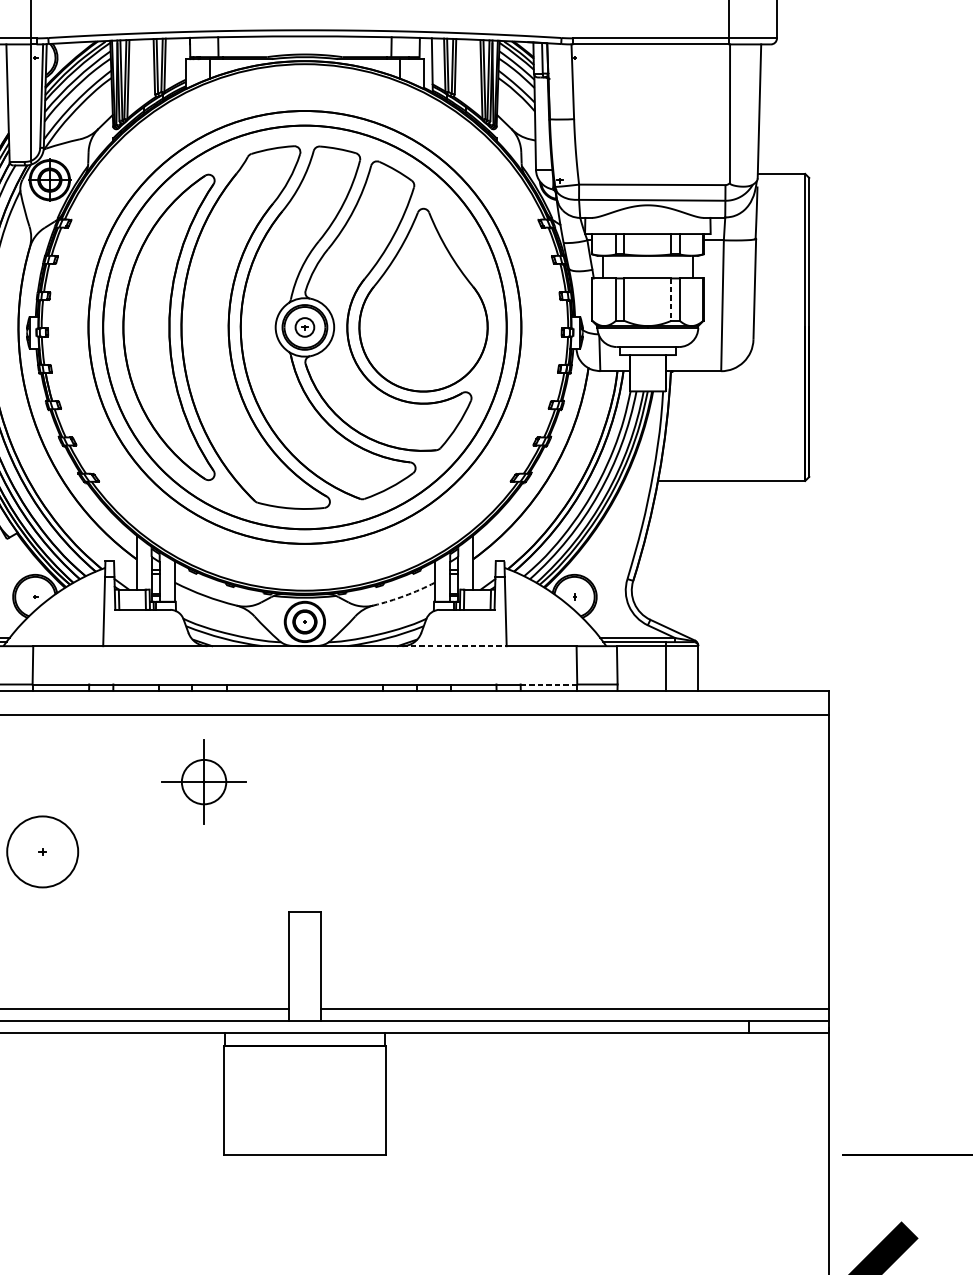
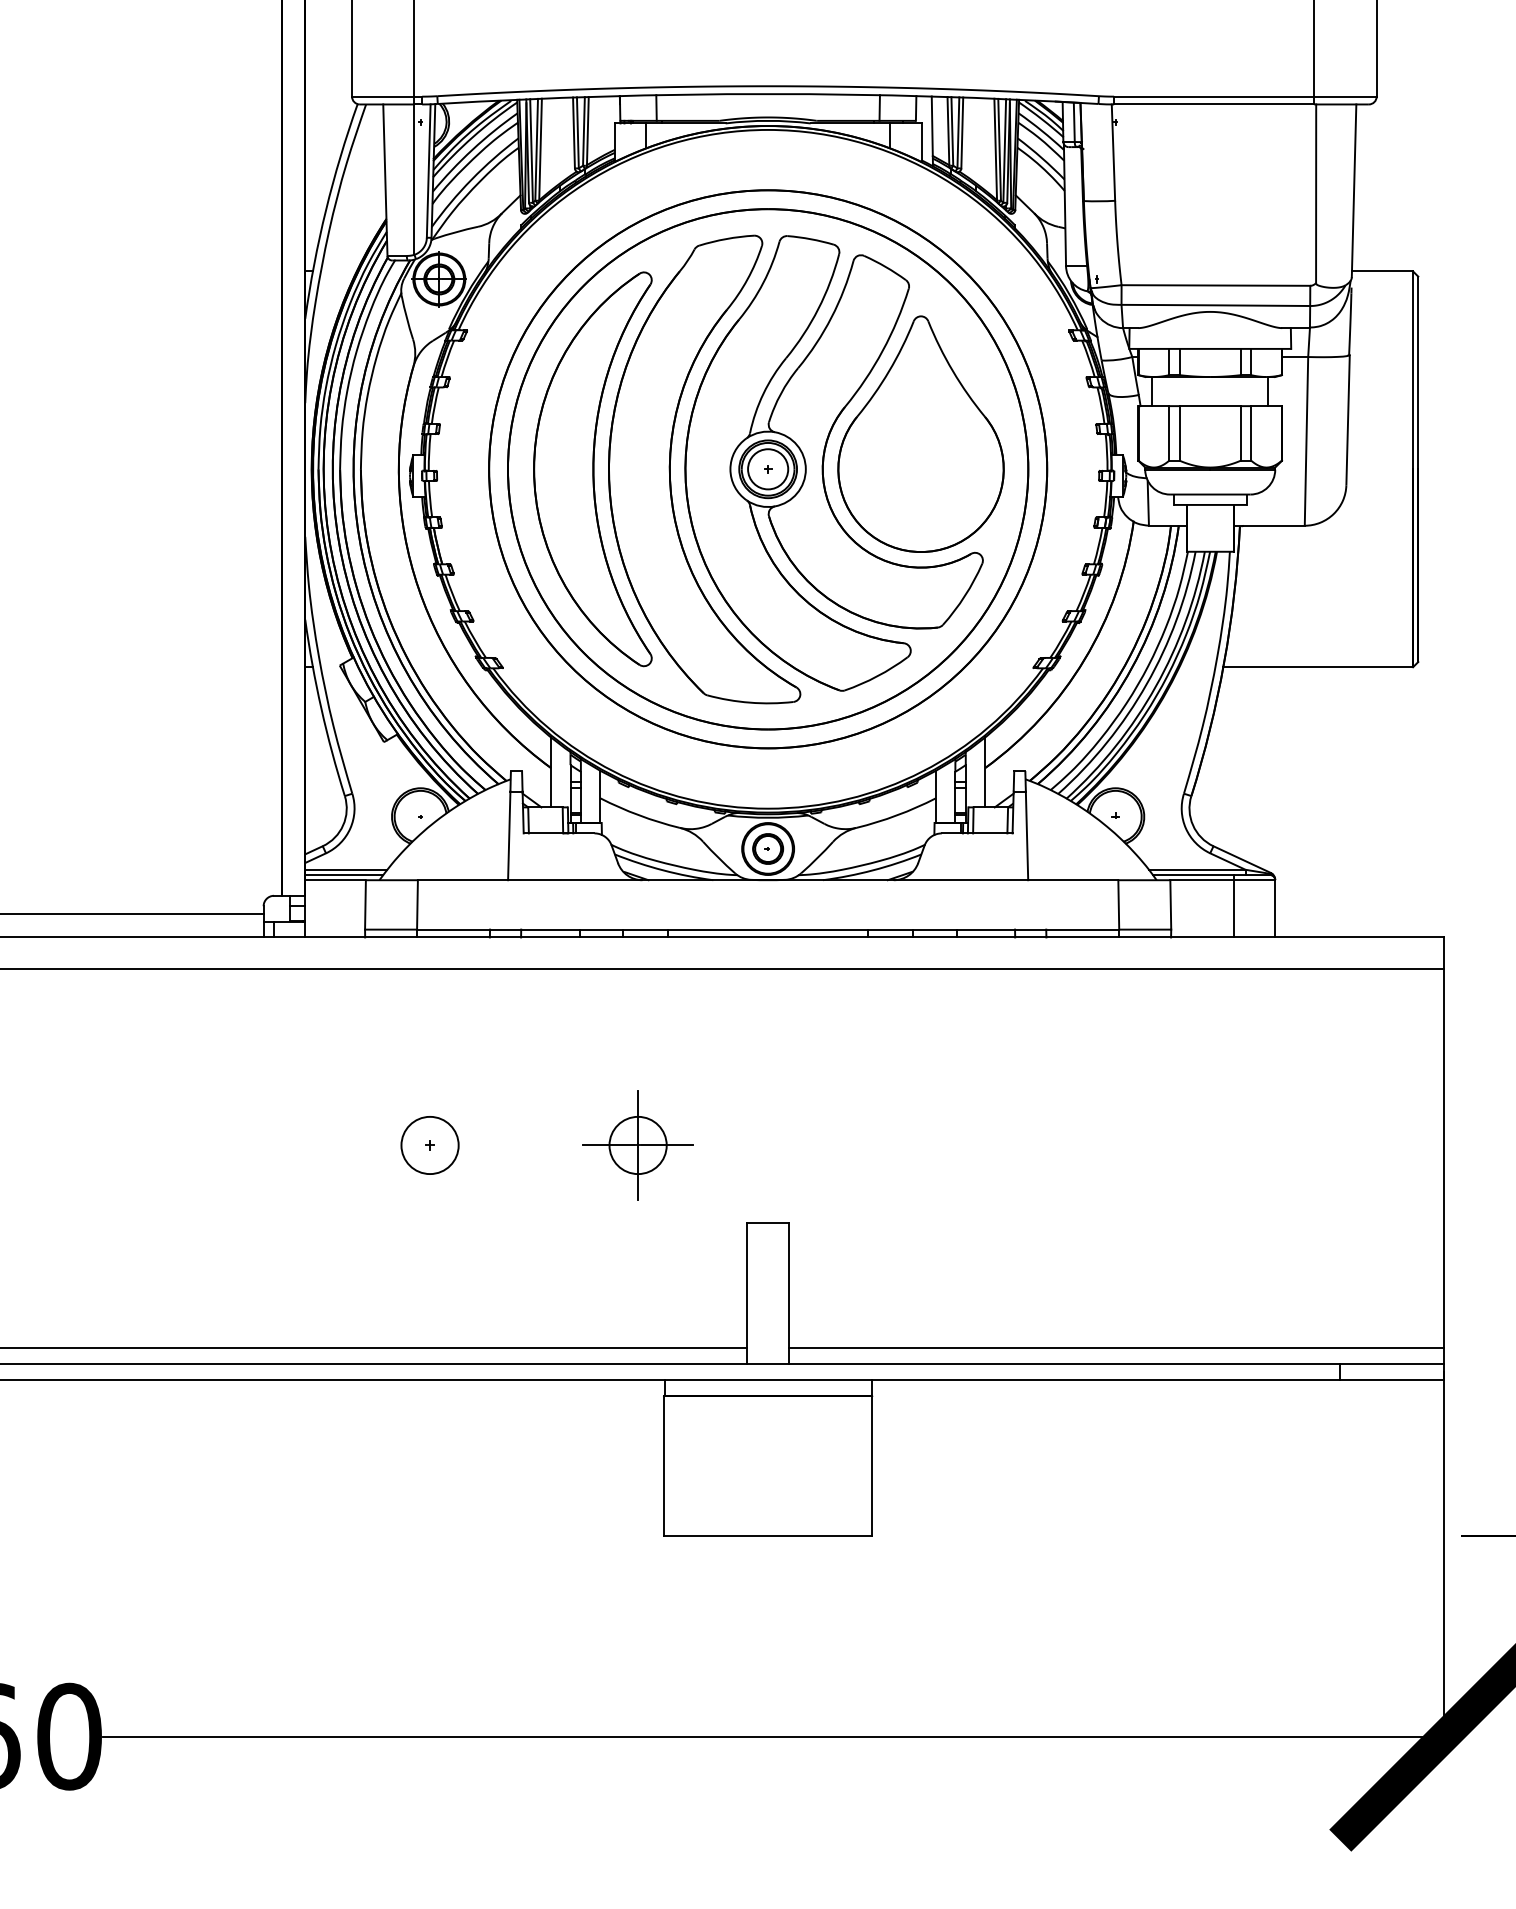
line: (671, 299) -> (1240, 433), dashed -> solid
circle: (305, 327) -> (768, 469), size x1.67
arc: (405, 595) -> (897, 815), dashed -> solid
line: (454, 646) -> (961, 880), dashed -> solid
line: (548, 684) -> (1082, 929), dashed -> solid
part: (203, 782) -> (637, 1145), moved
circle: (42, 851) -> (429, 1145), size x0.62

